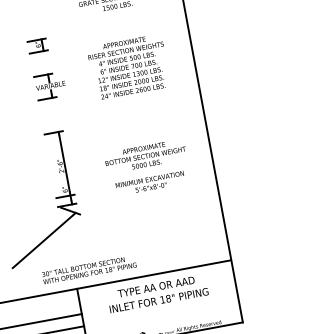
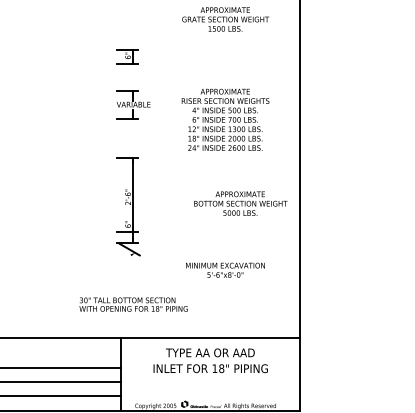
text: (128, 66) -> (225, 119), moved
text: (145, 156) -> (240, 203), moved
text: (150, 182) -> (225, 269), moved
line: (43, 239) -> (93, 276), removed
text: (89, 269) -> (133, 304), moved

